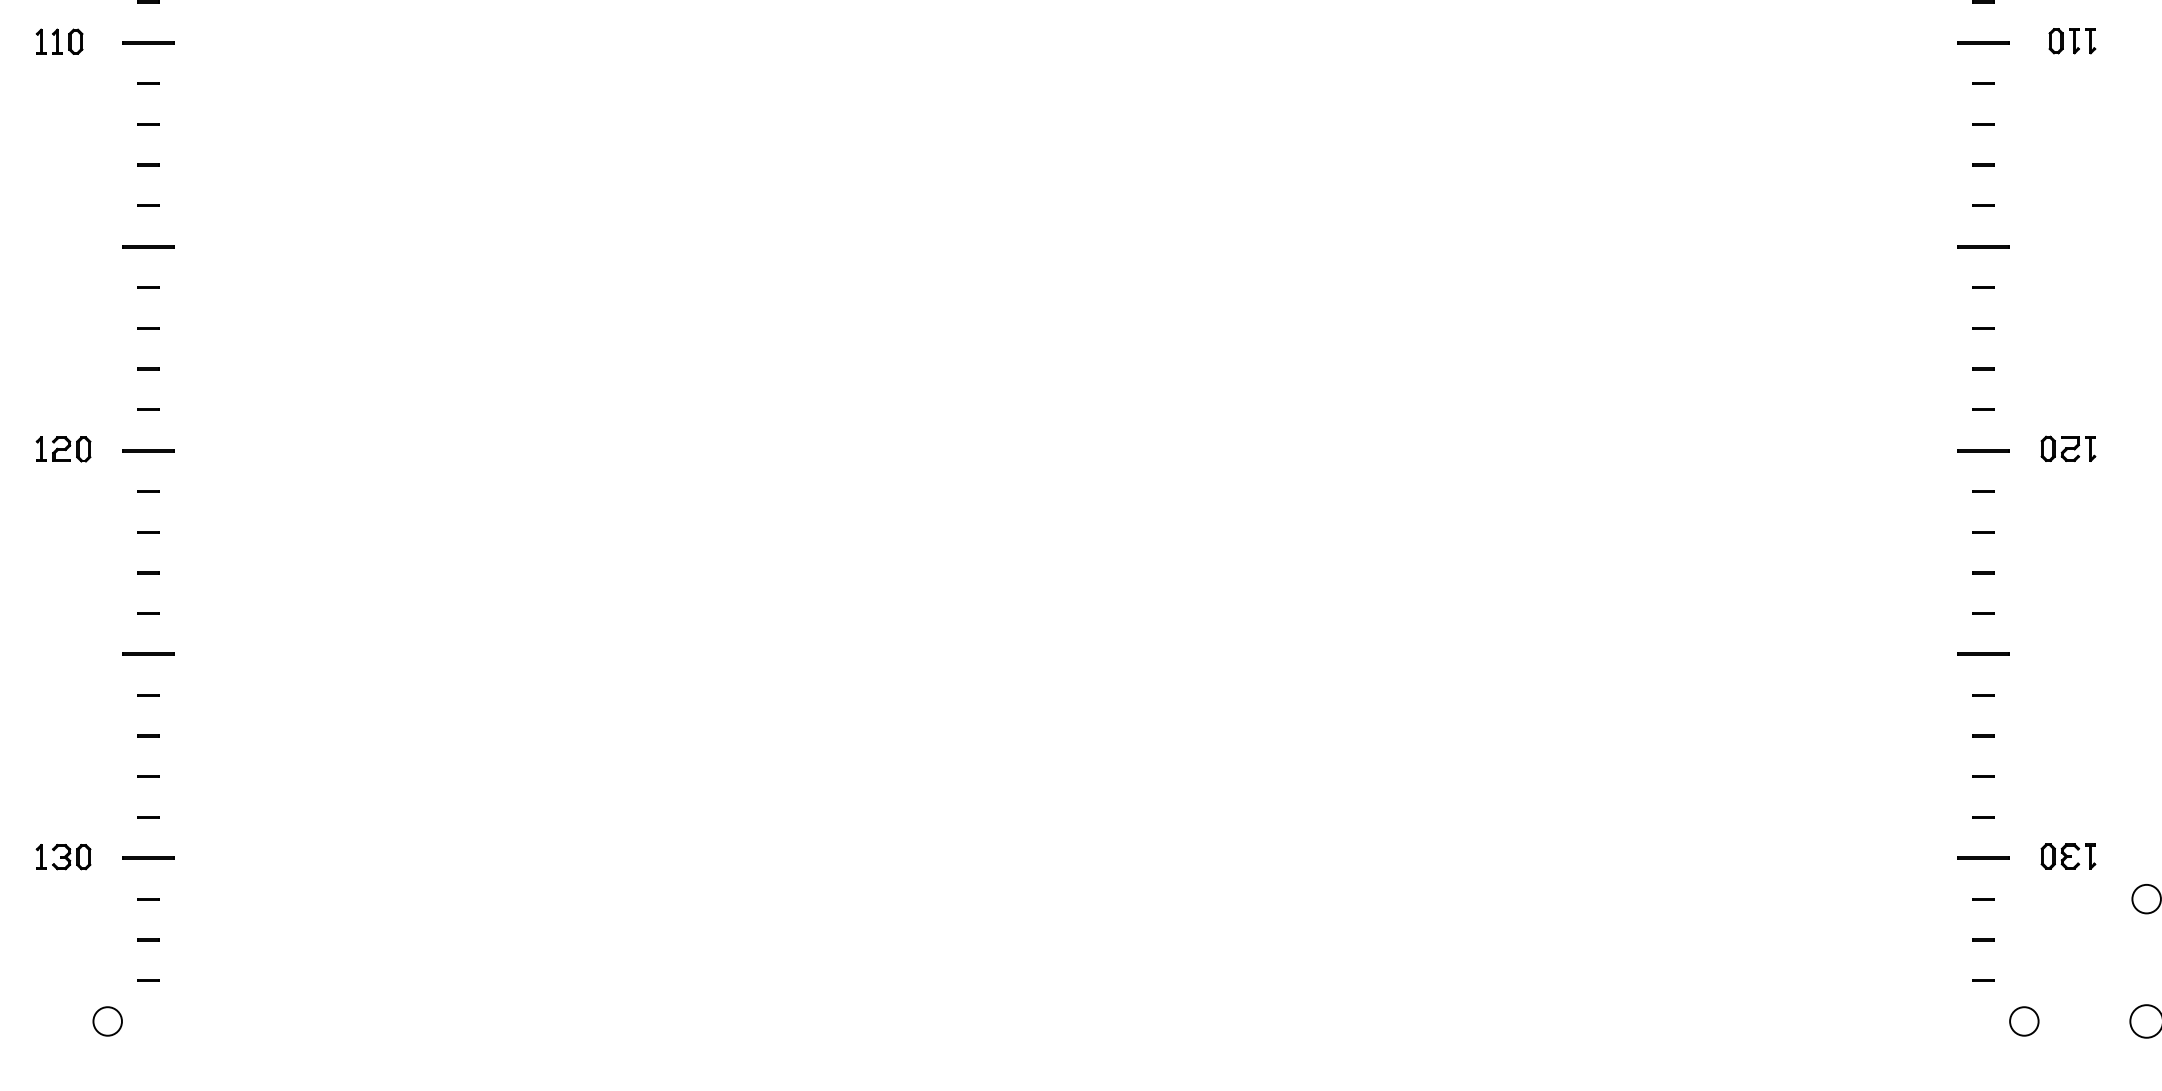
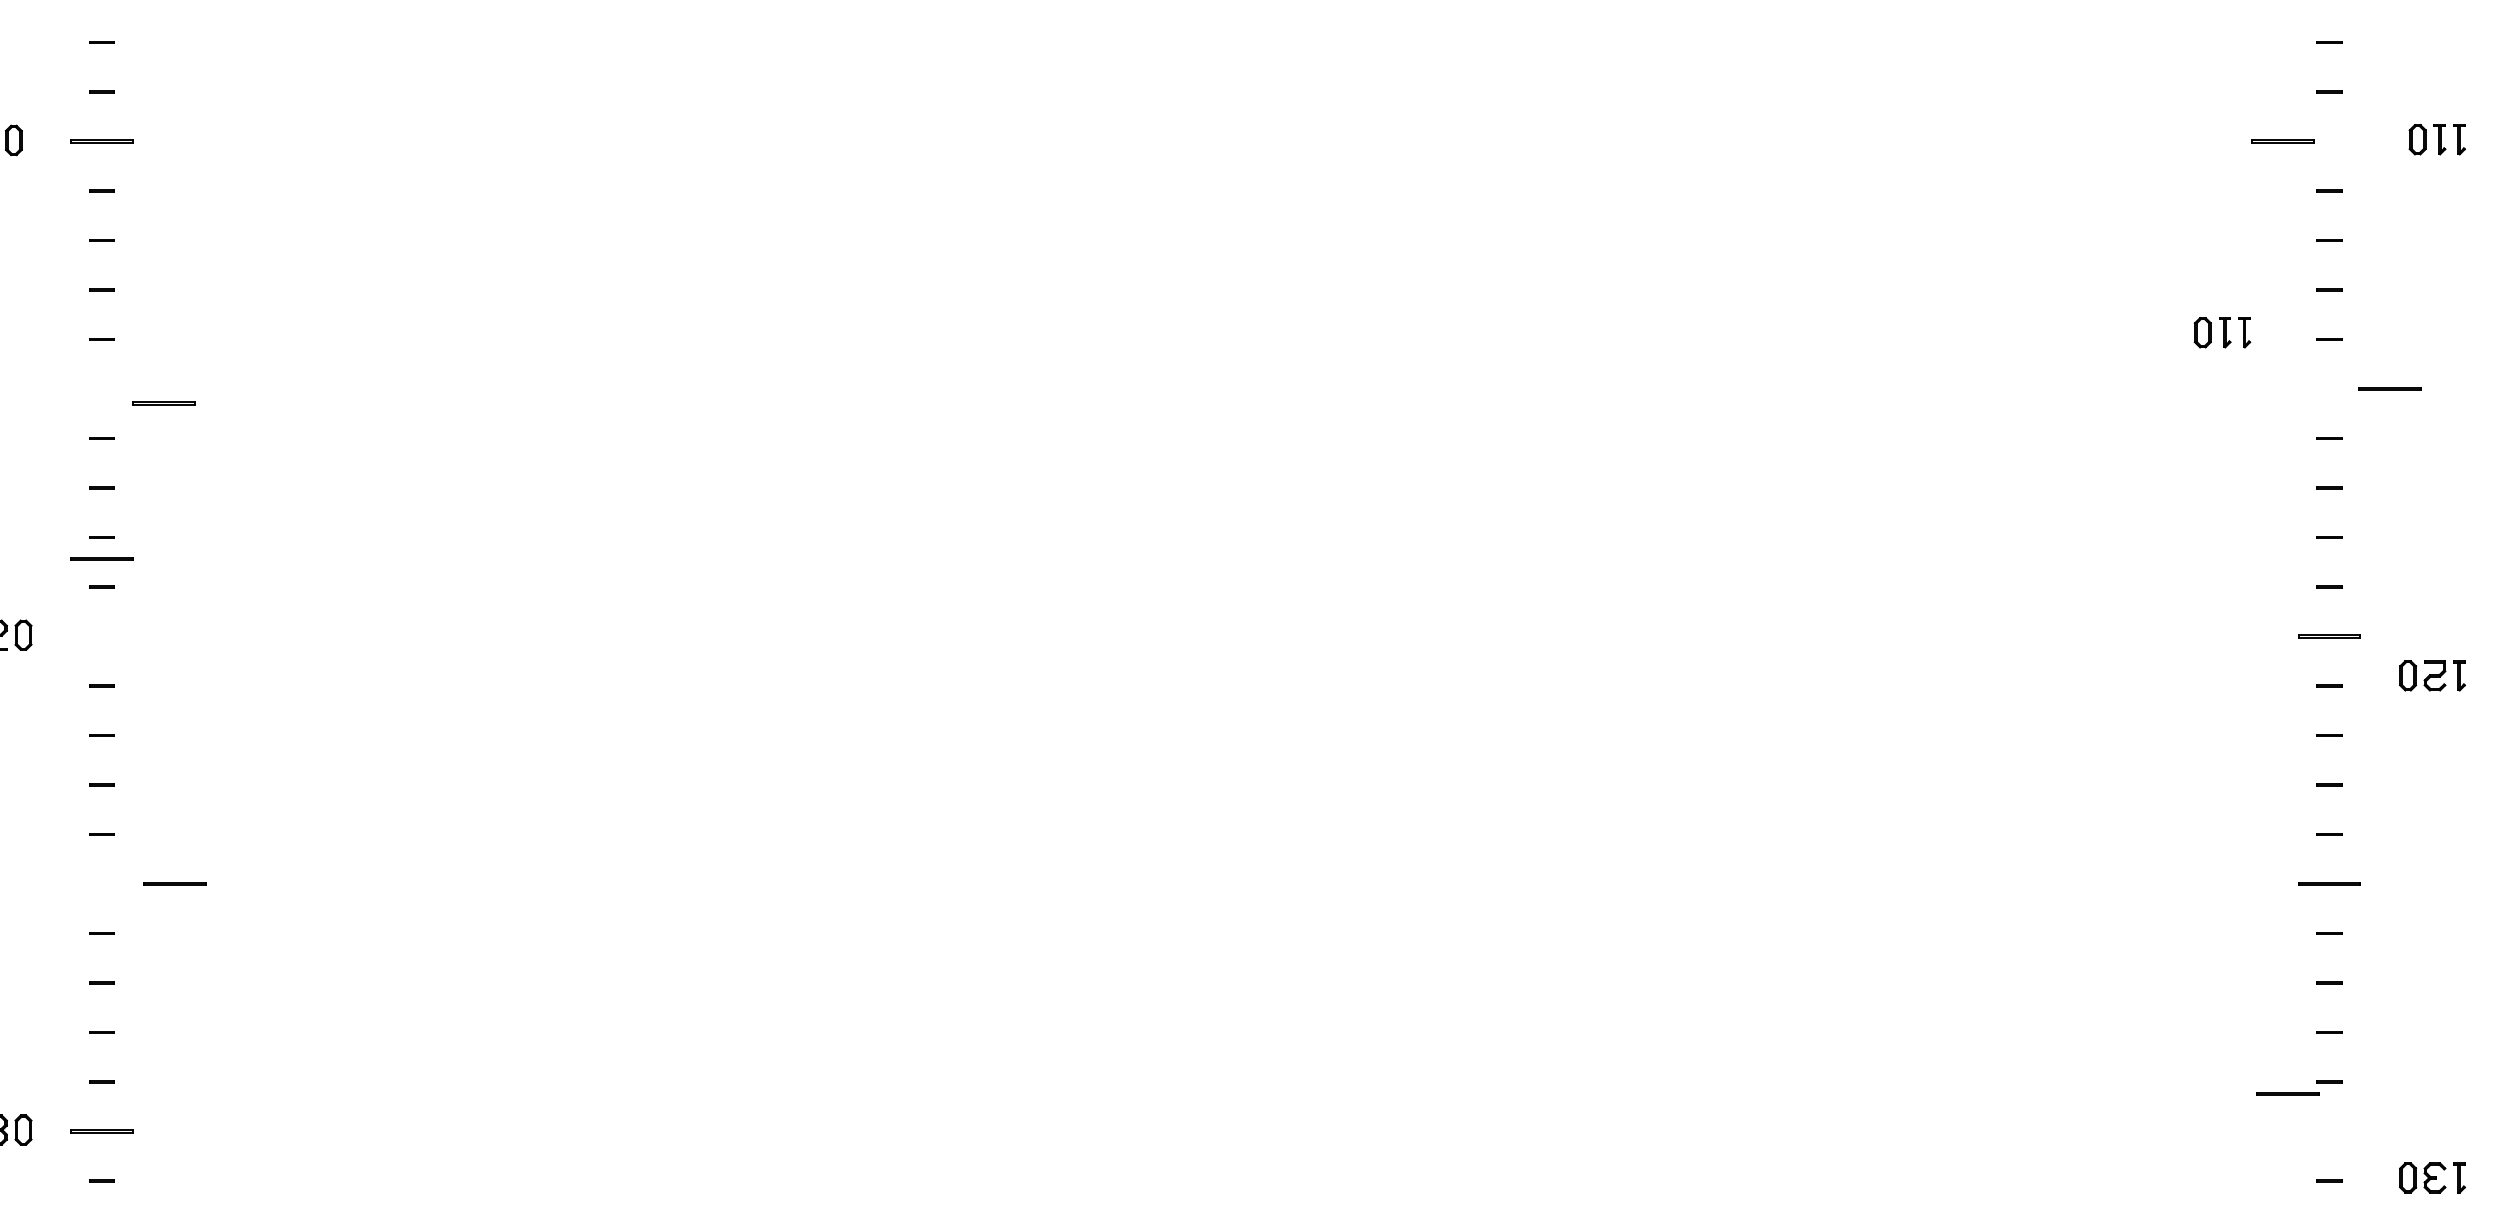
line: (1983, 42) -> (2283, 141), moved
part: (1895, 200) -> (2222, 333), added
line: (148, 246) -> (164, 403), moved
line: (1983, 246) -> (2390, 388), moved
part: (2068, 448) -> (2432, 675), moved
line: (148, 450) -> (102, 558), moved
line: (148, 653) -> (174, 882), moved
part: (2068, 856) -> (2432, 1177), moved
line: (1983, 857) -> (2288, 1092), moved

